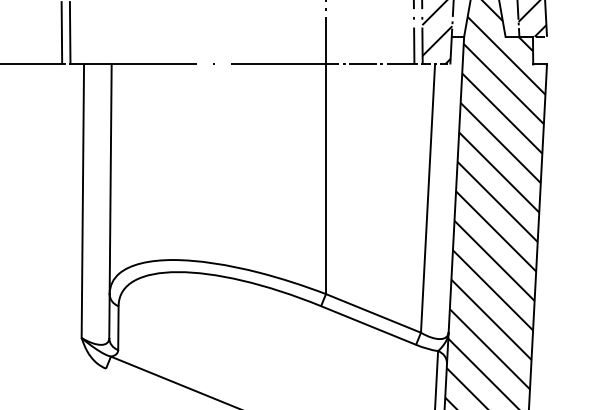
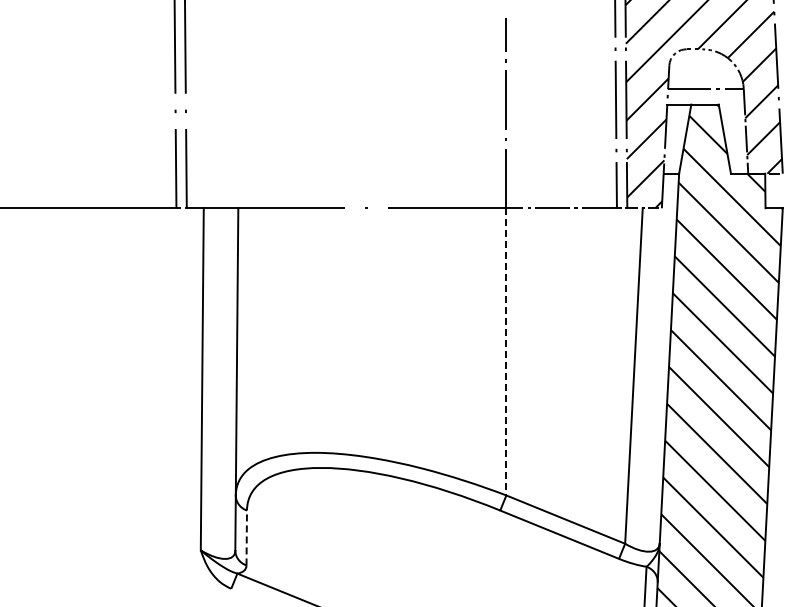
line: (326, 179) -> (506, 351), solid -> dashed
line: (118, 327) -> (246, 537), solid -> dashed

